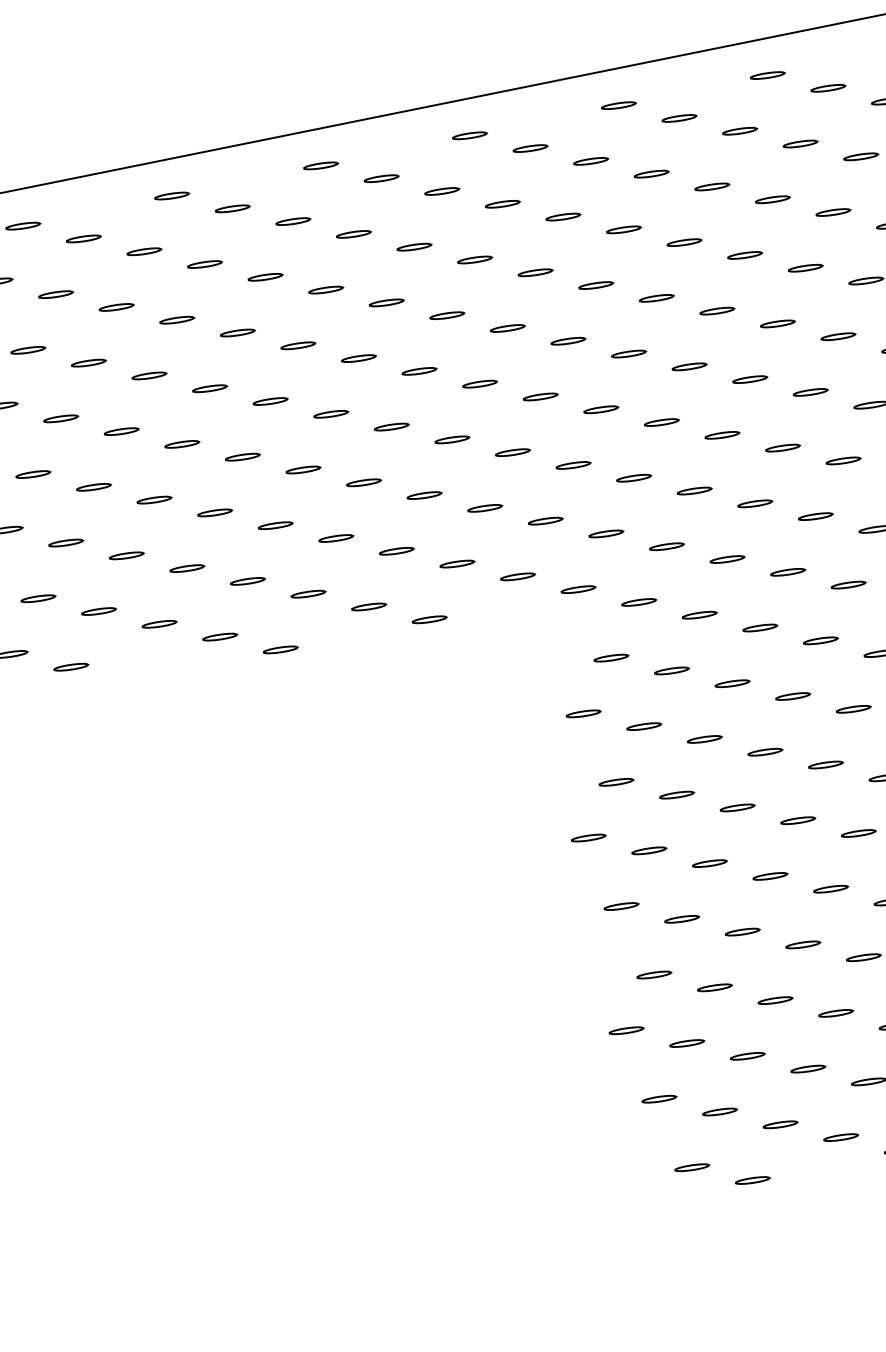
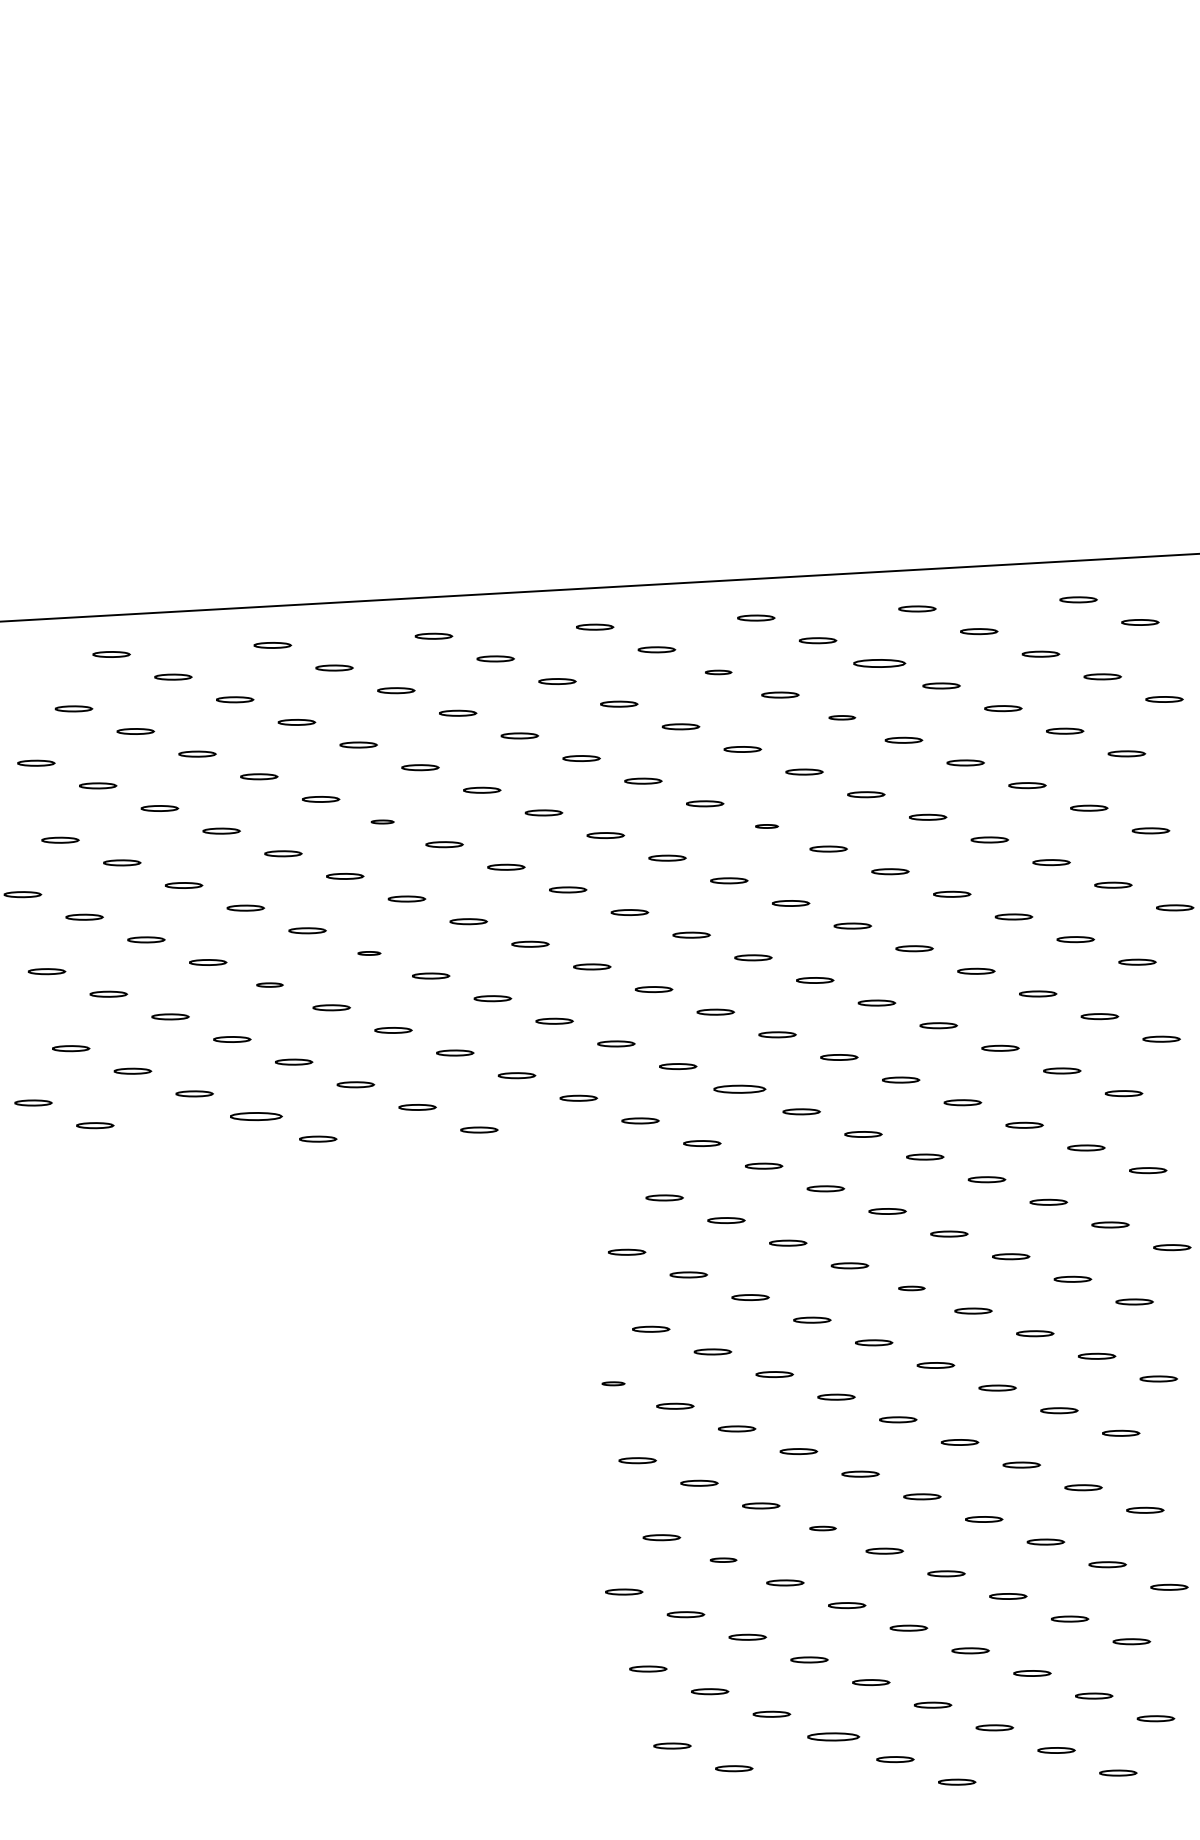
part: (739, 130) -> (879, 662), size x1.4
part: (591, 161) -> (718, 672), size x0.7
part: (712, 186) -> (842, 717), size x0.7
part: (656, 298) -> (766, 826), size x0.6
part: (298, 345) -> (382, 821), size x0.6
part: (303, 470) -> (369, 953), size x0.6
part: (214, 512) -> (269, 984), size x0.7
part: (666, 546) -> (739, 1088), size x1.4
part: (220, 637) -> (256, 1116), size x1.4
part: (853, 709) -> (911, 1288), size x0.7
part: (588, 837) -> (613, 1383), size x0.6
part: (802, 944) -> (822, 1528), size x0.7
part: (714, 987) -> (723, 1559), size x0.7
part: (841, 1137) -> (833, 1736), size x1.4

